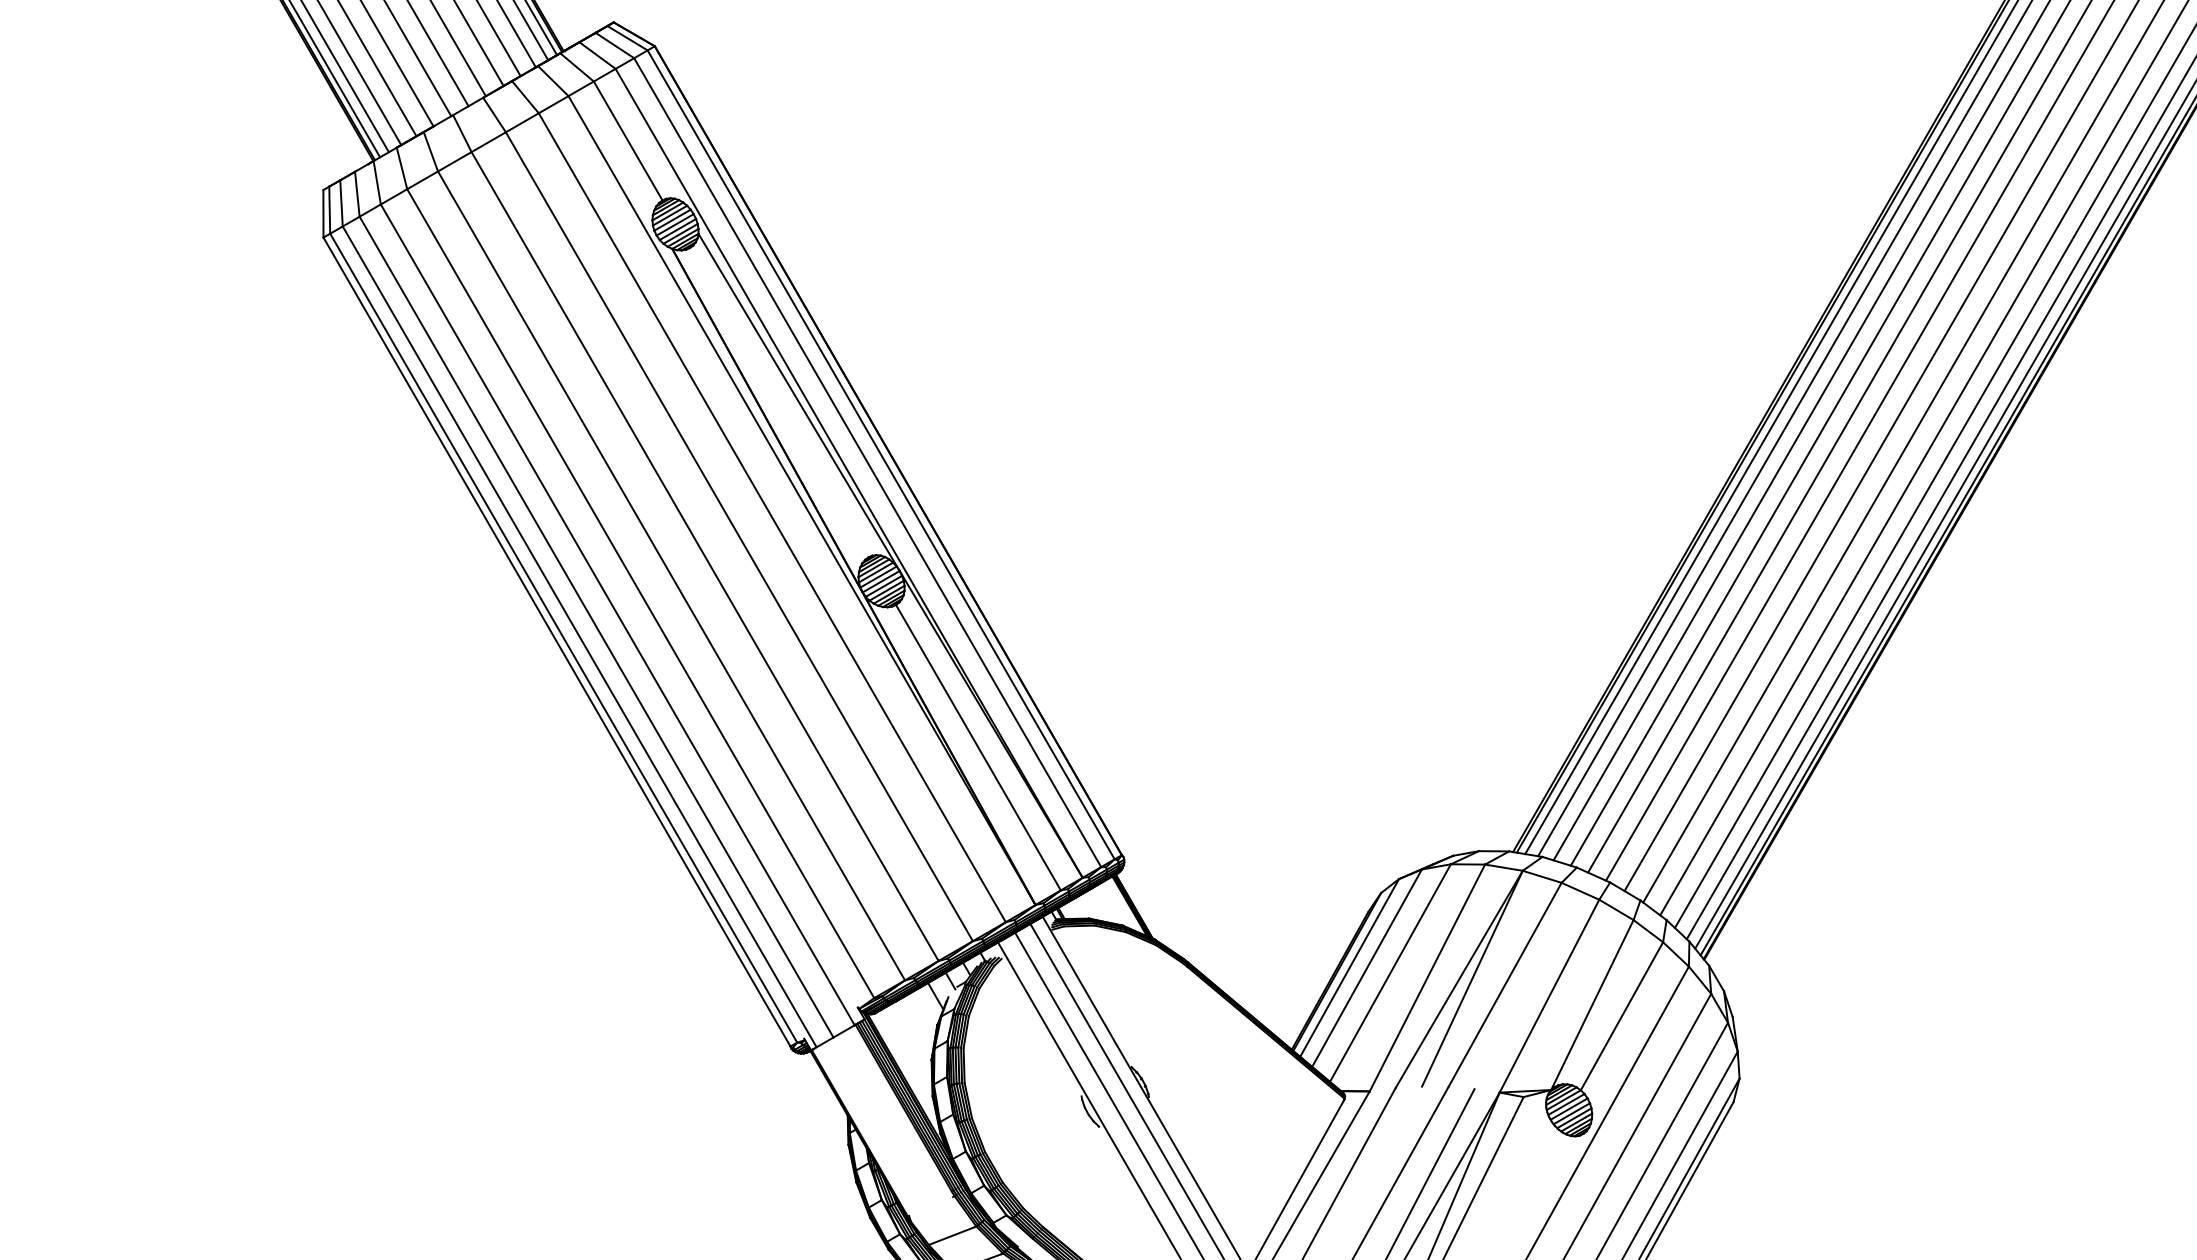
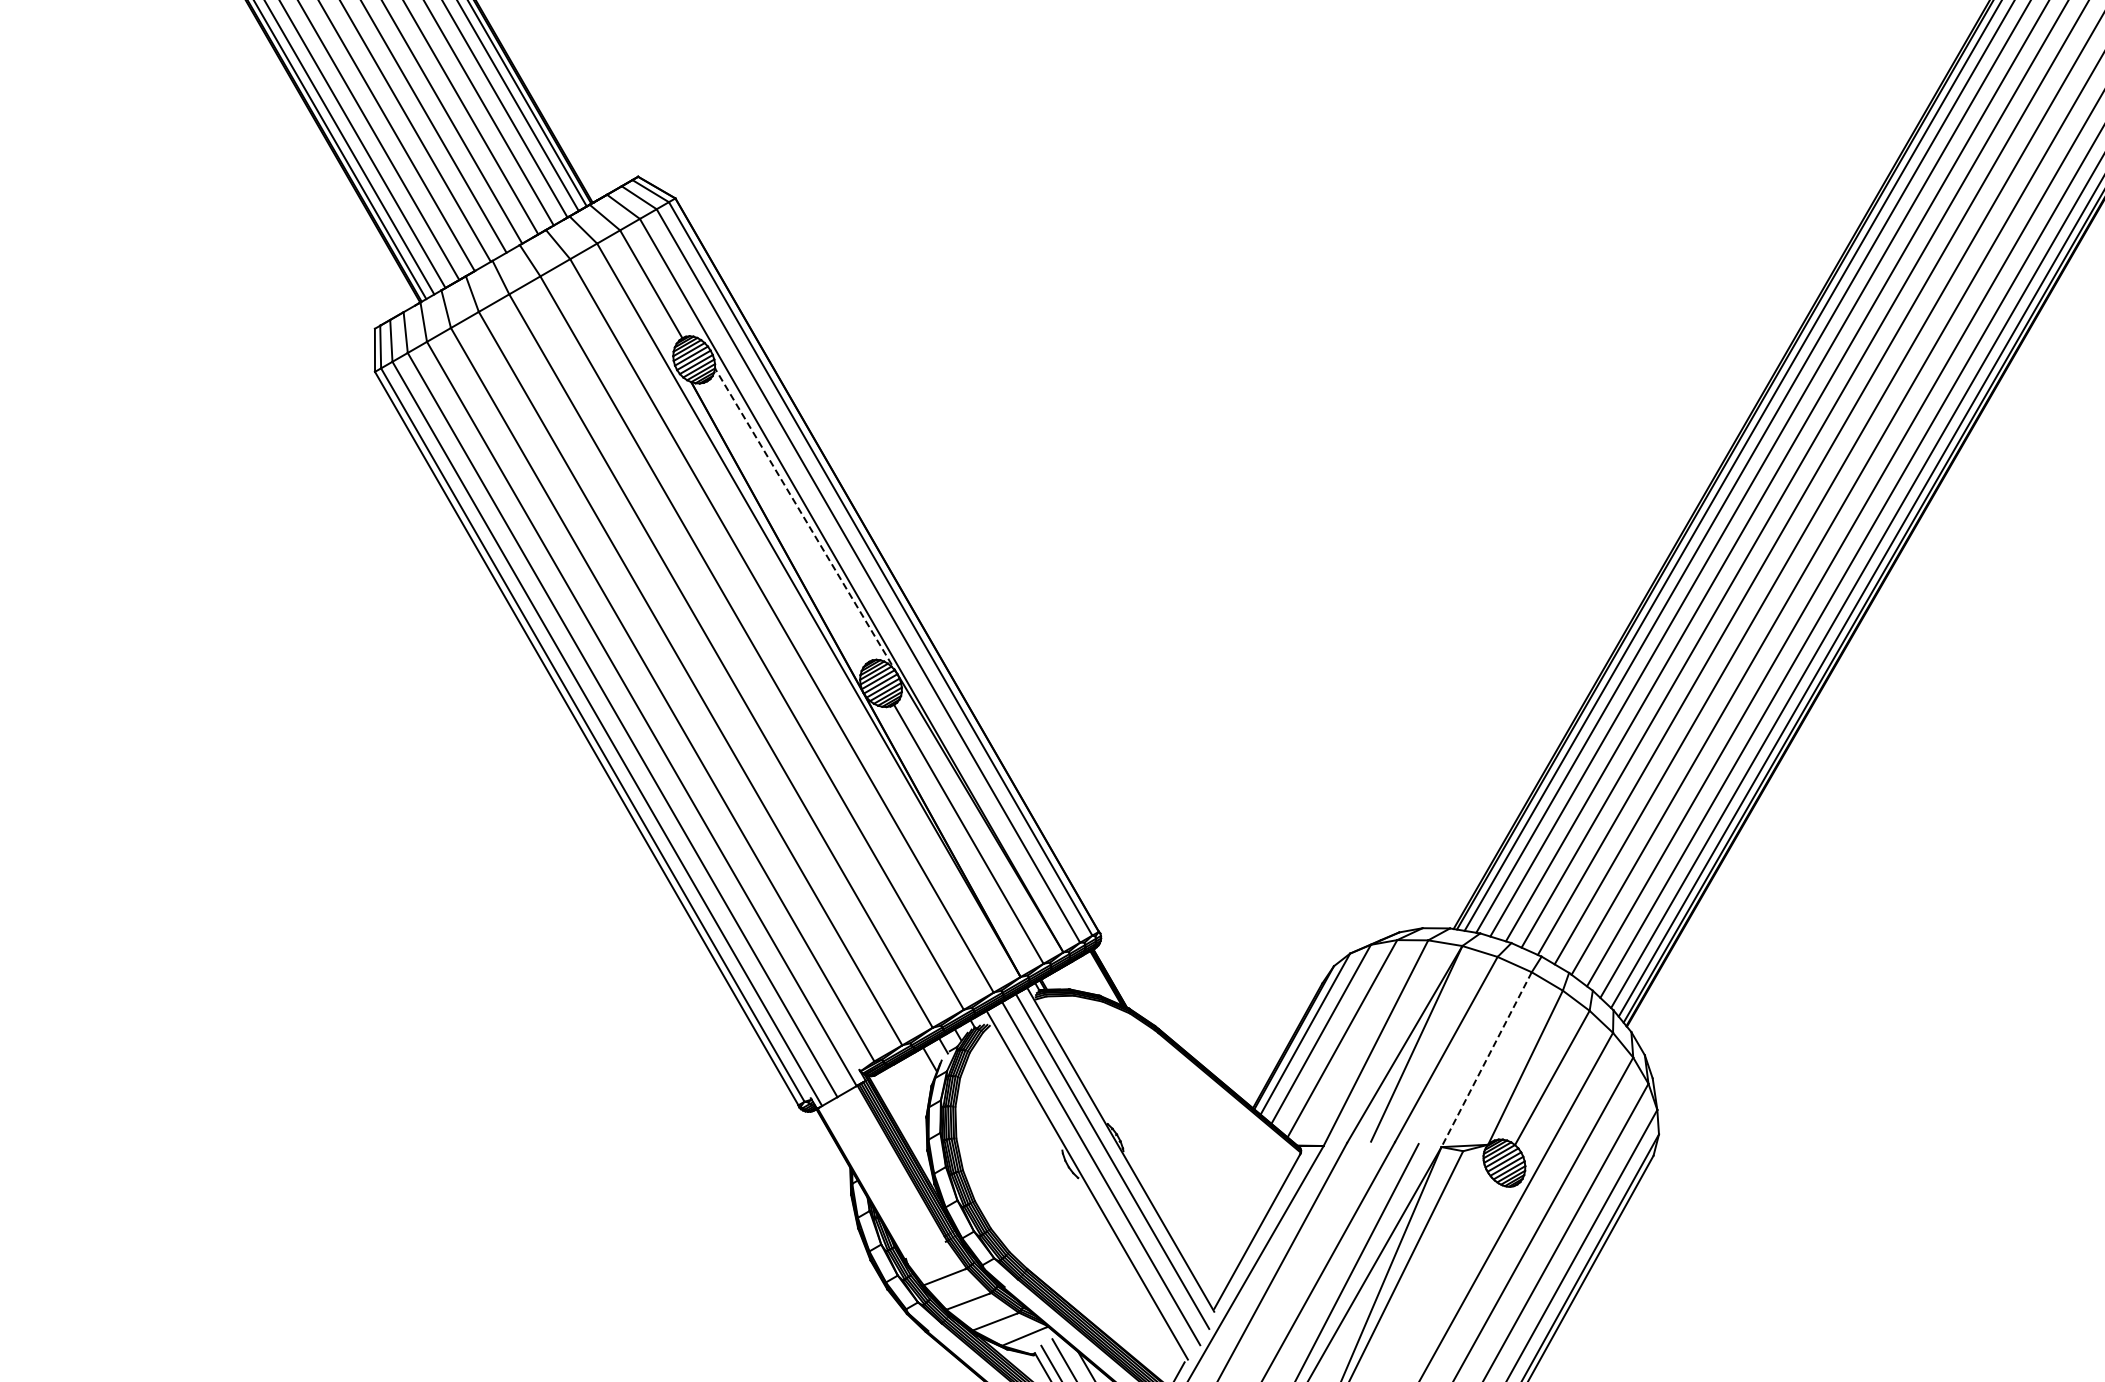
line: (799, 401) -> (806, 520), solid -> dashed
line: (1549, 997) -> (1486, 1060), solid -> dashed

